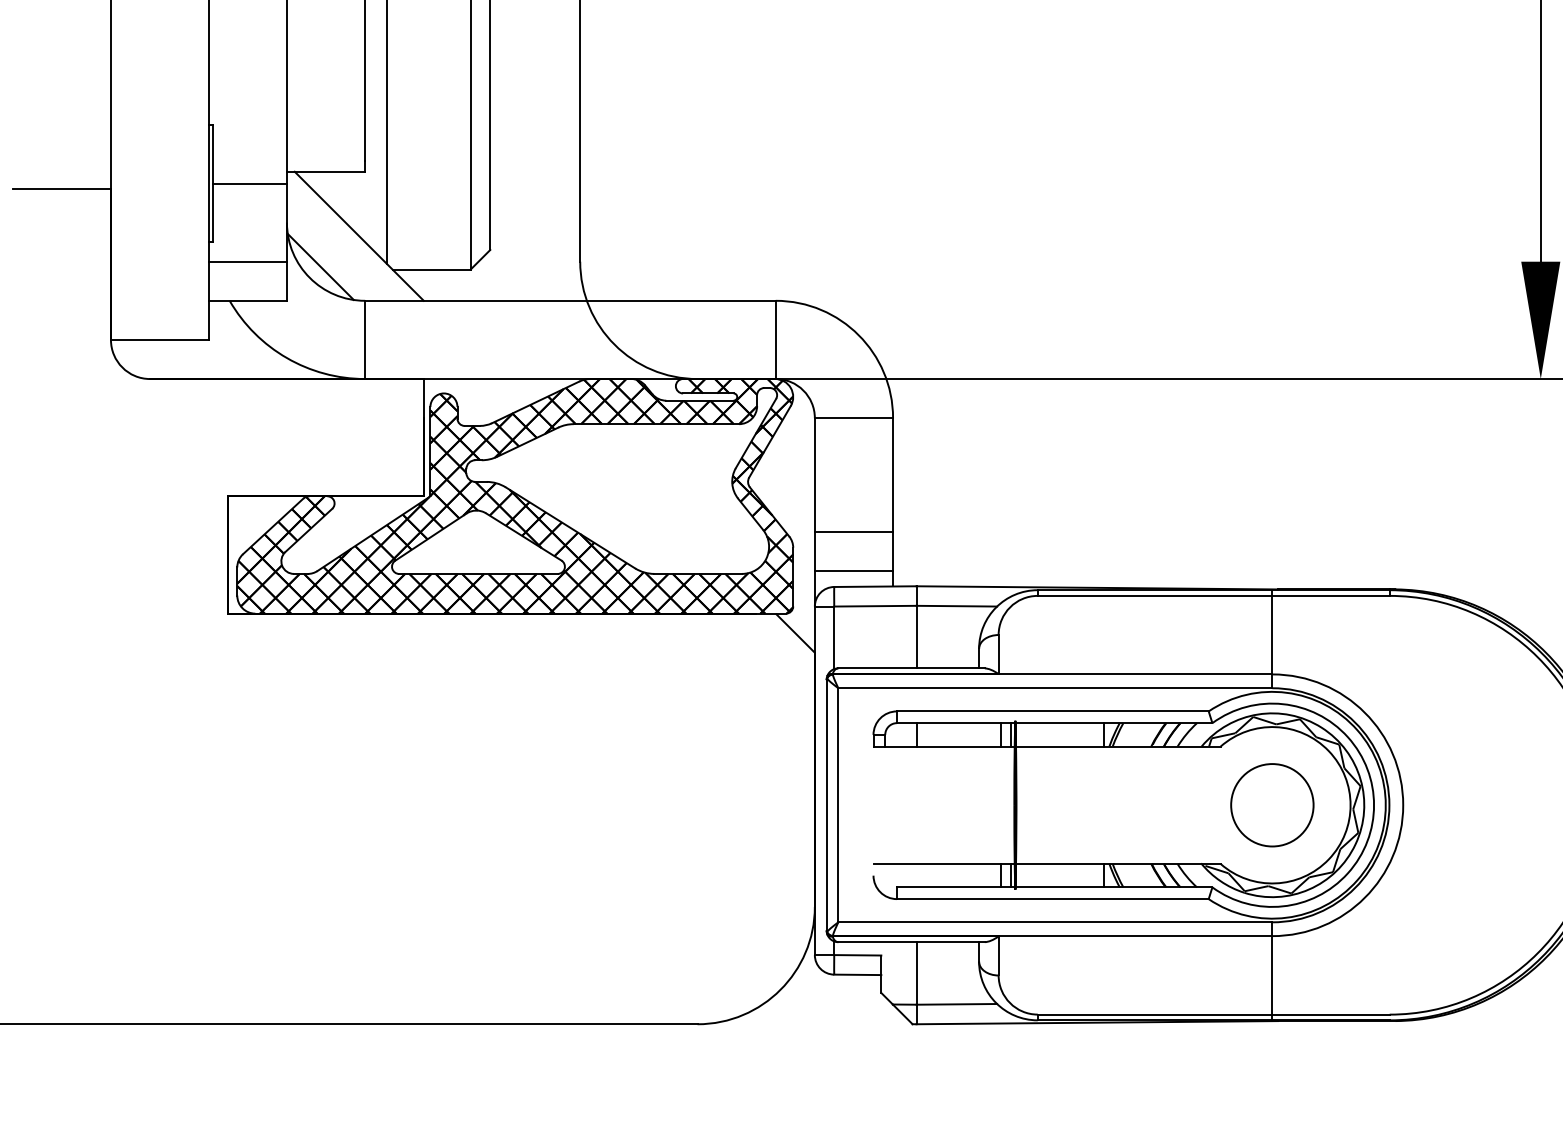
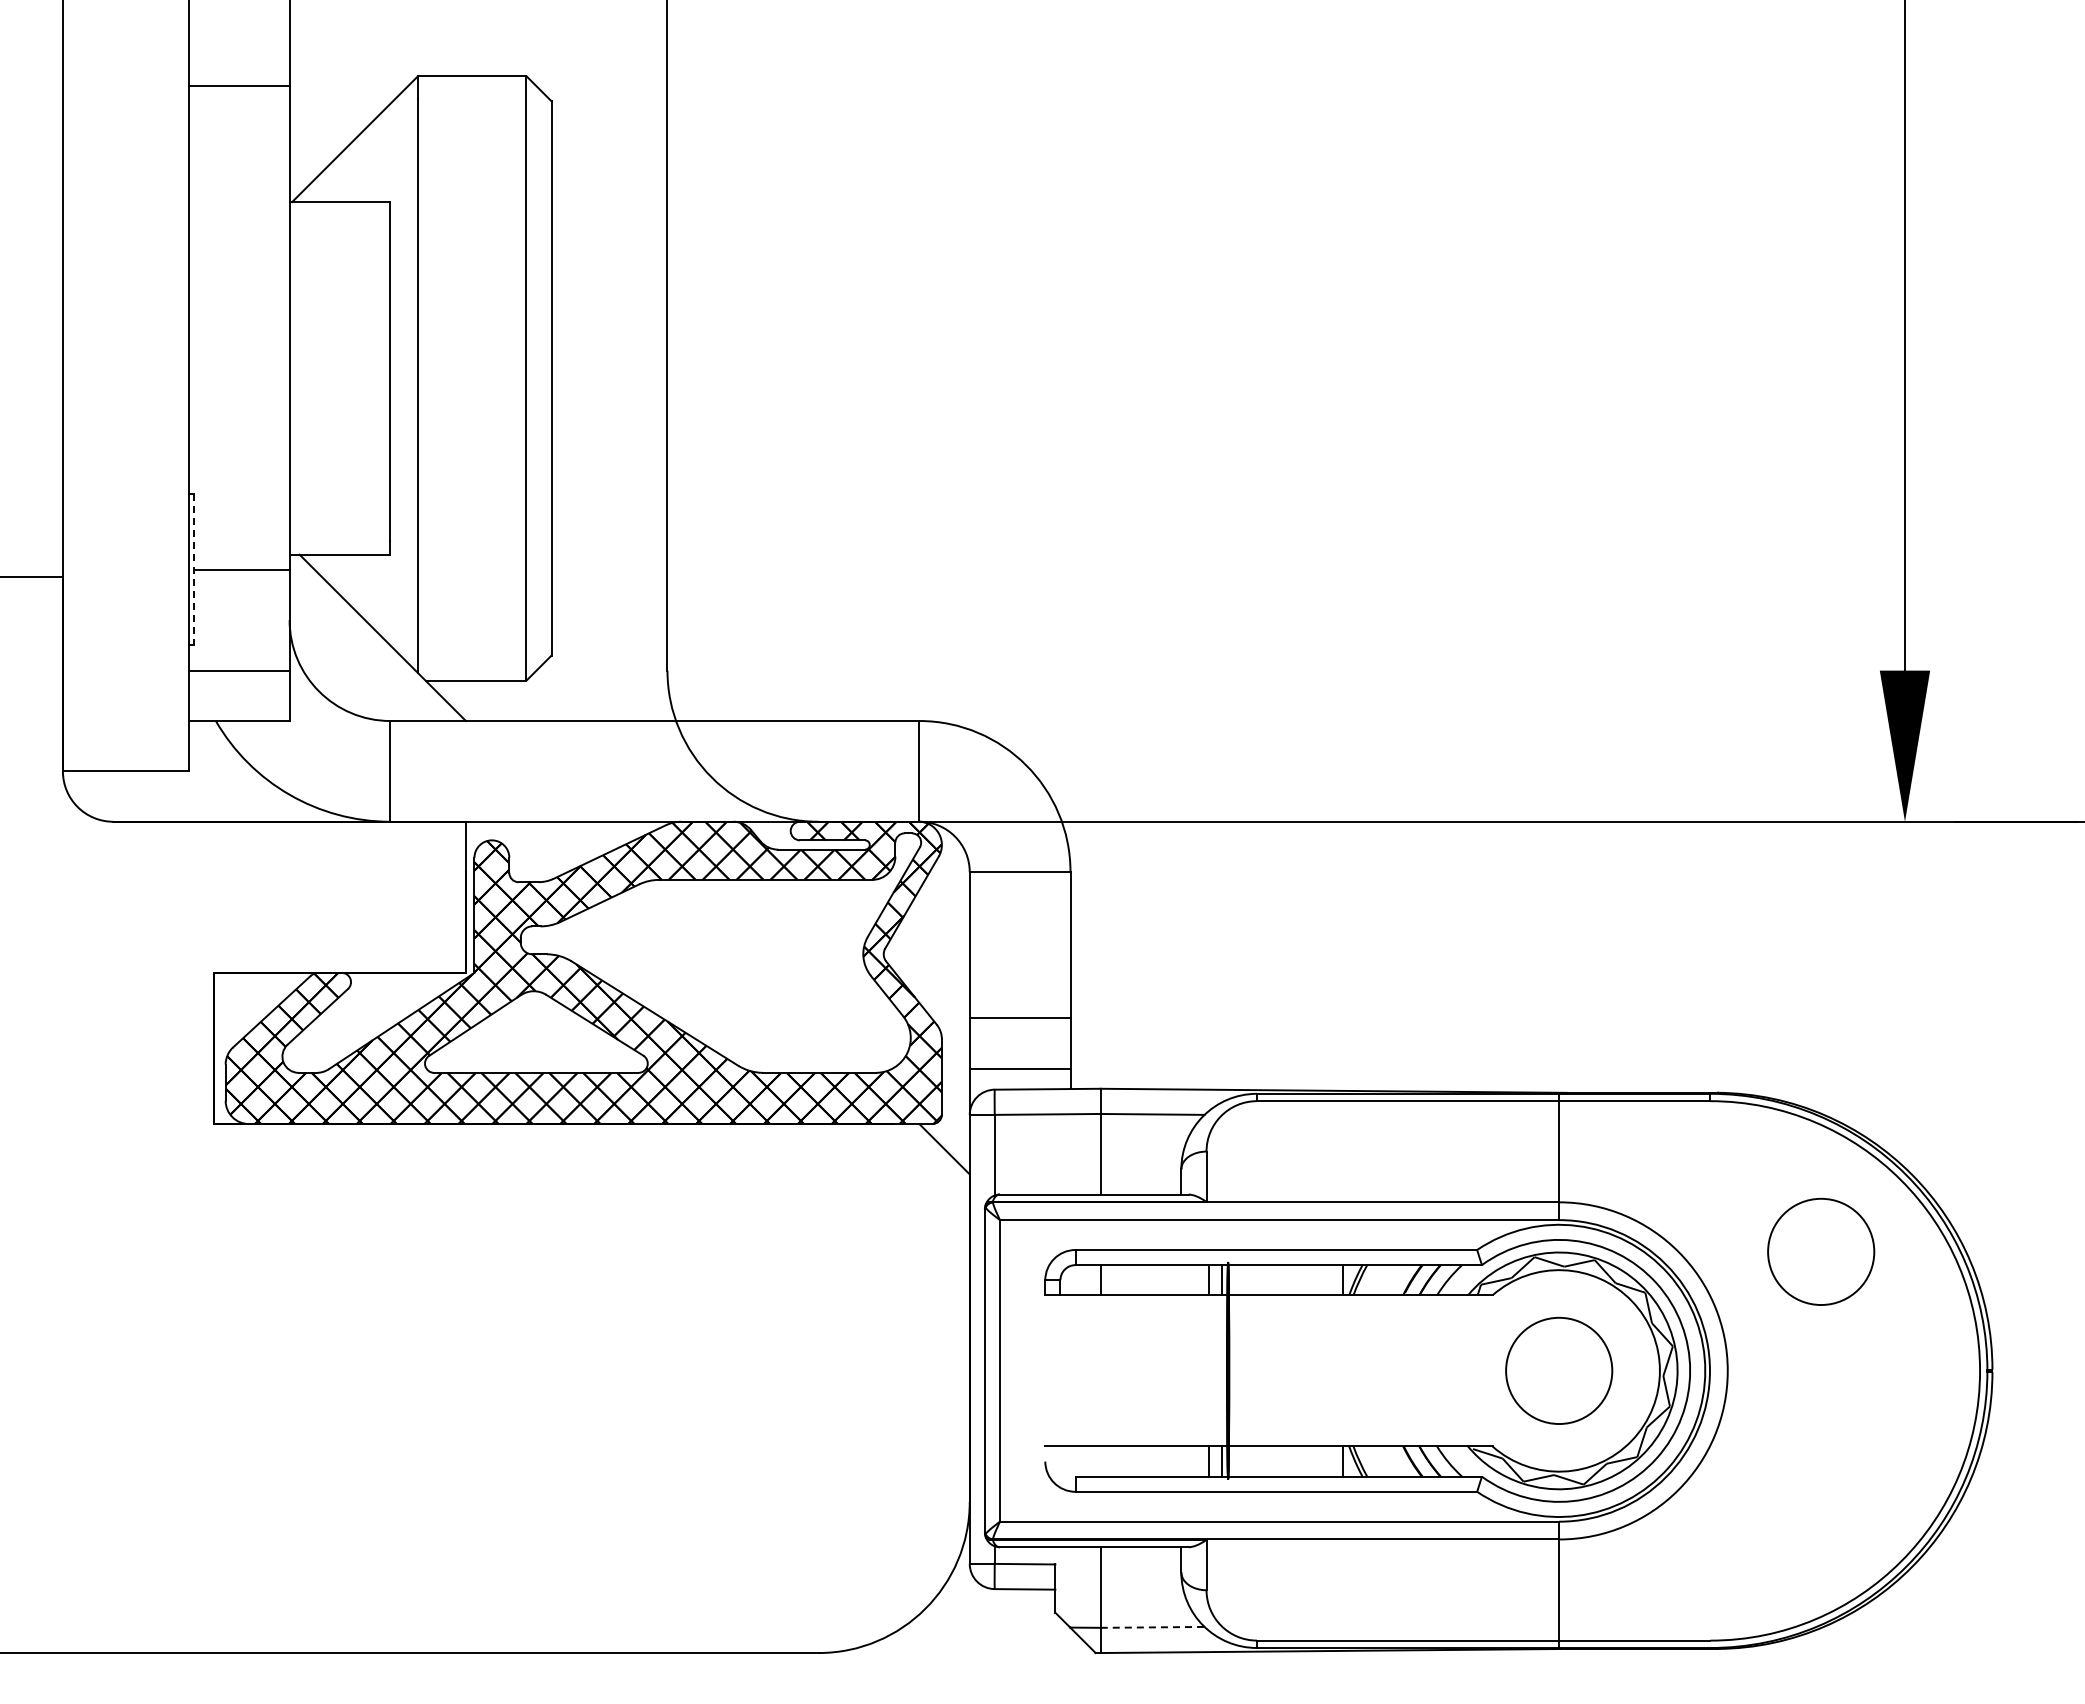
line: (212, 183) -> (193, 569), solid -> dashed
line: (320, 266) -> (332, 676), removed
circle: (1475, 712) -> (1821, 1251), added
line: (956, 1004) -> (1152, 1627), solid -> dashed

